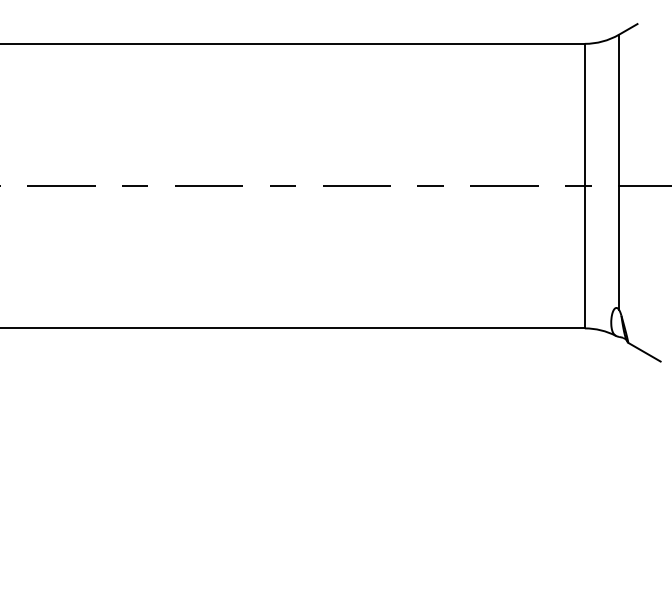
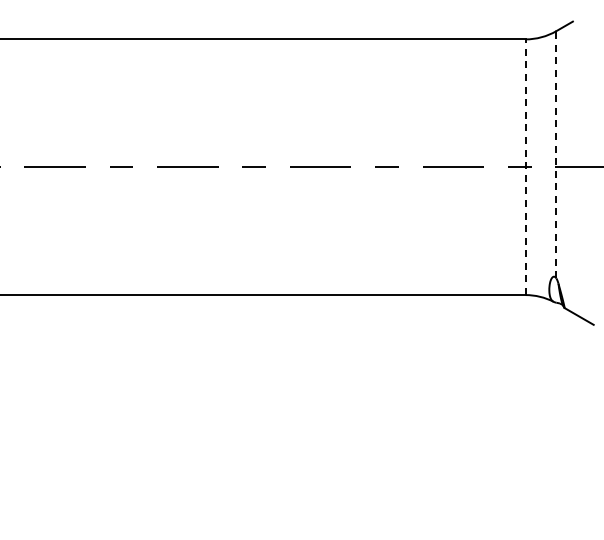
line: (619, 171) -> (556, 154), solid -> dashed
line: (584, 186) -> (525, 167), solid -> dashed

